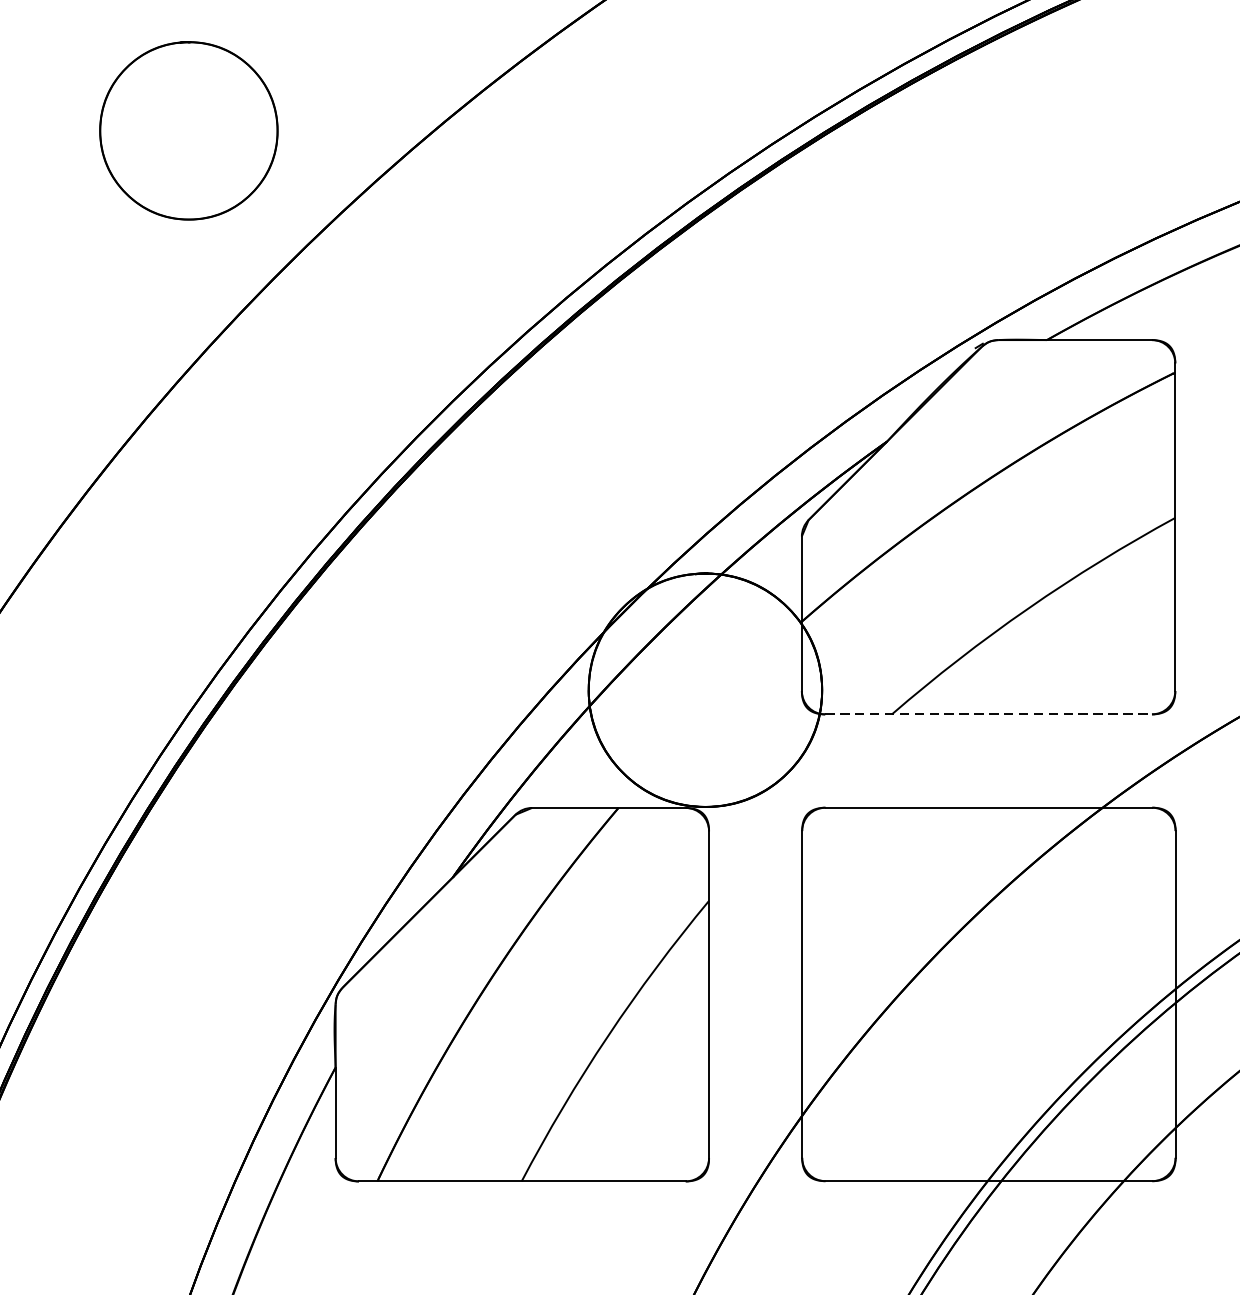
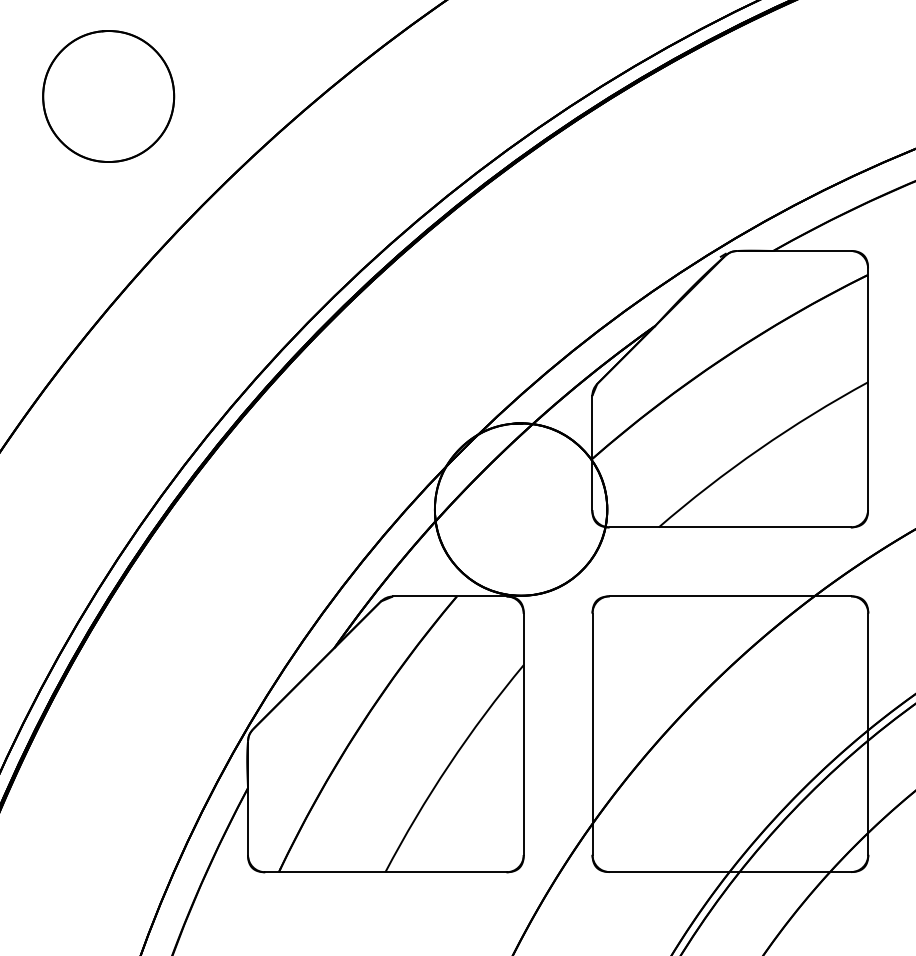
part: (188, 130) -> (108, 96), moved
line: (989, 714) -> (730, 527), dashed -> solid

